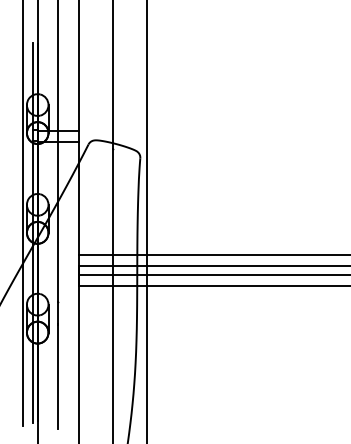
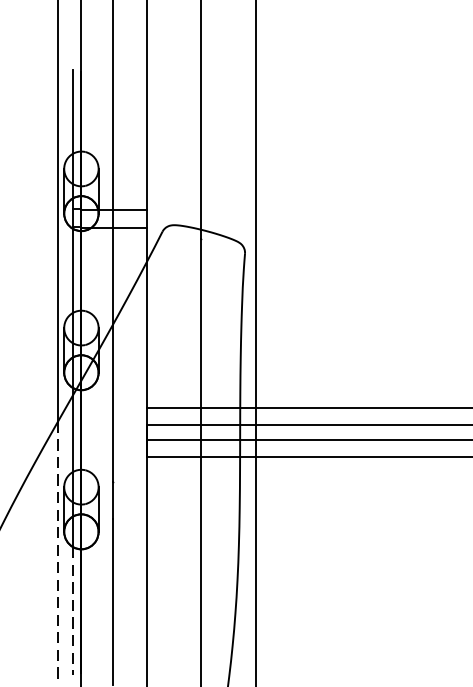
line: (22, 345) -> (57, 552), solid -> dashed
line: (32, 383) -> (73, 612), solid -> dashed

